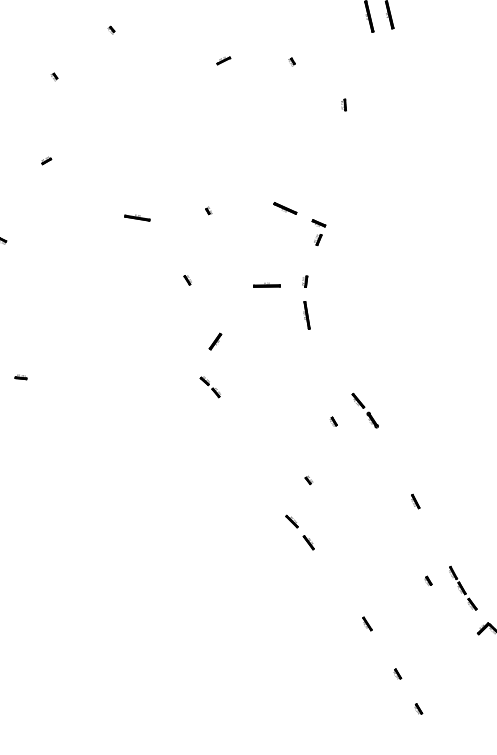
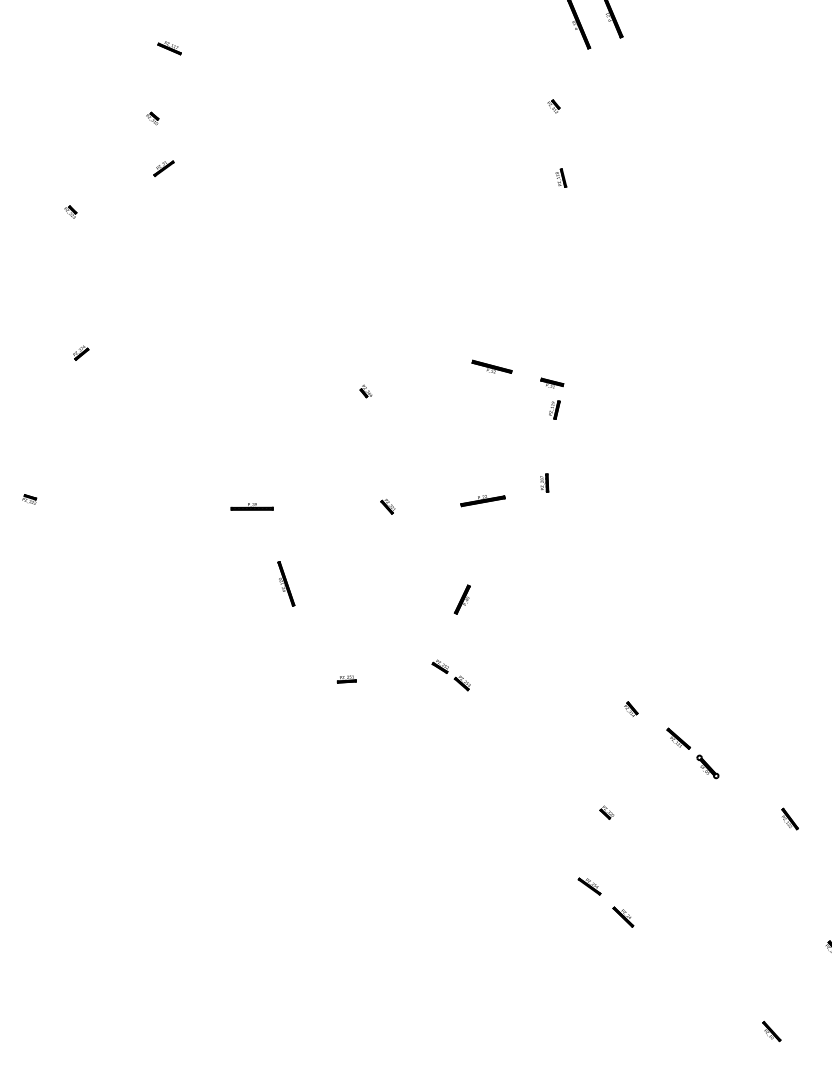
part: (223, 60) -> (163, 168), moved
part: (291, 61) -> (553, 105), moved
part: (137, 217) -> (252, 507), moved
part: (187, 280) -> (387, 507), moved
part: (306, 315) -> (285, 584), moved
part: (215, 341) -> (462, 599), moved
part: (20, 377) -> (345, 680), moved
part: (209, 387) -> (449, 676), moved
part: (364, 410) -> (691, 753), moved
part: (367, 623) -> (771, 1030), moved

